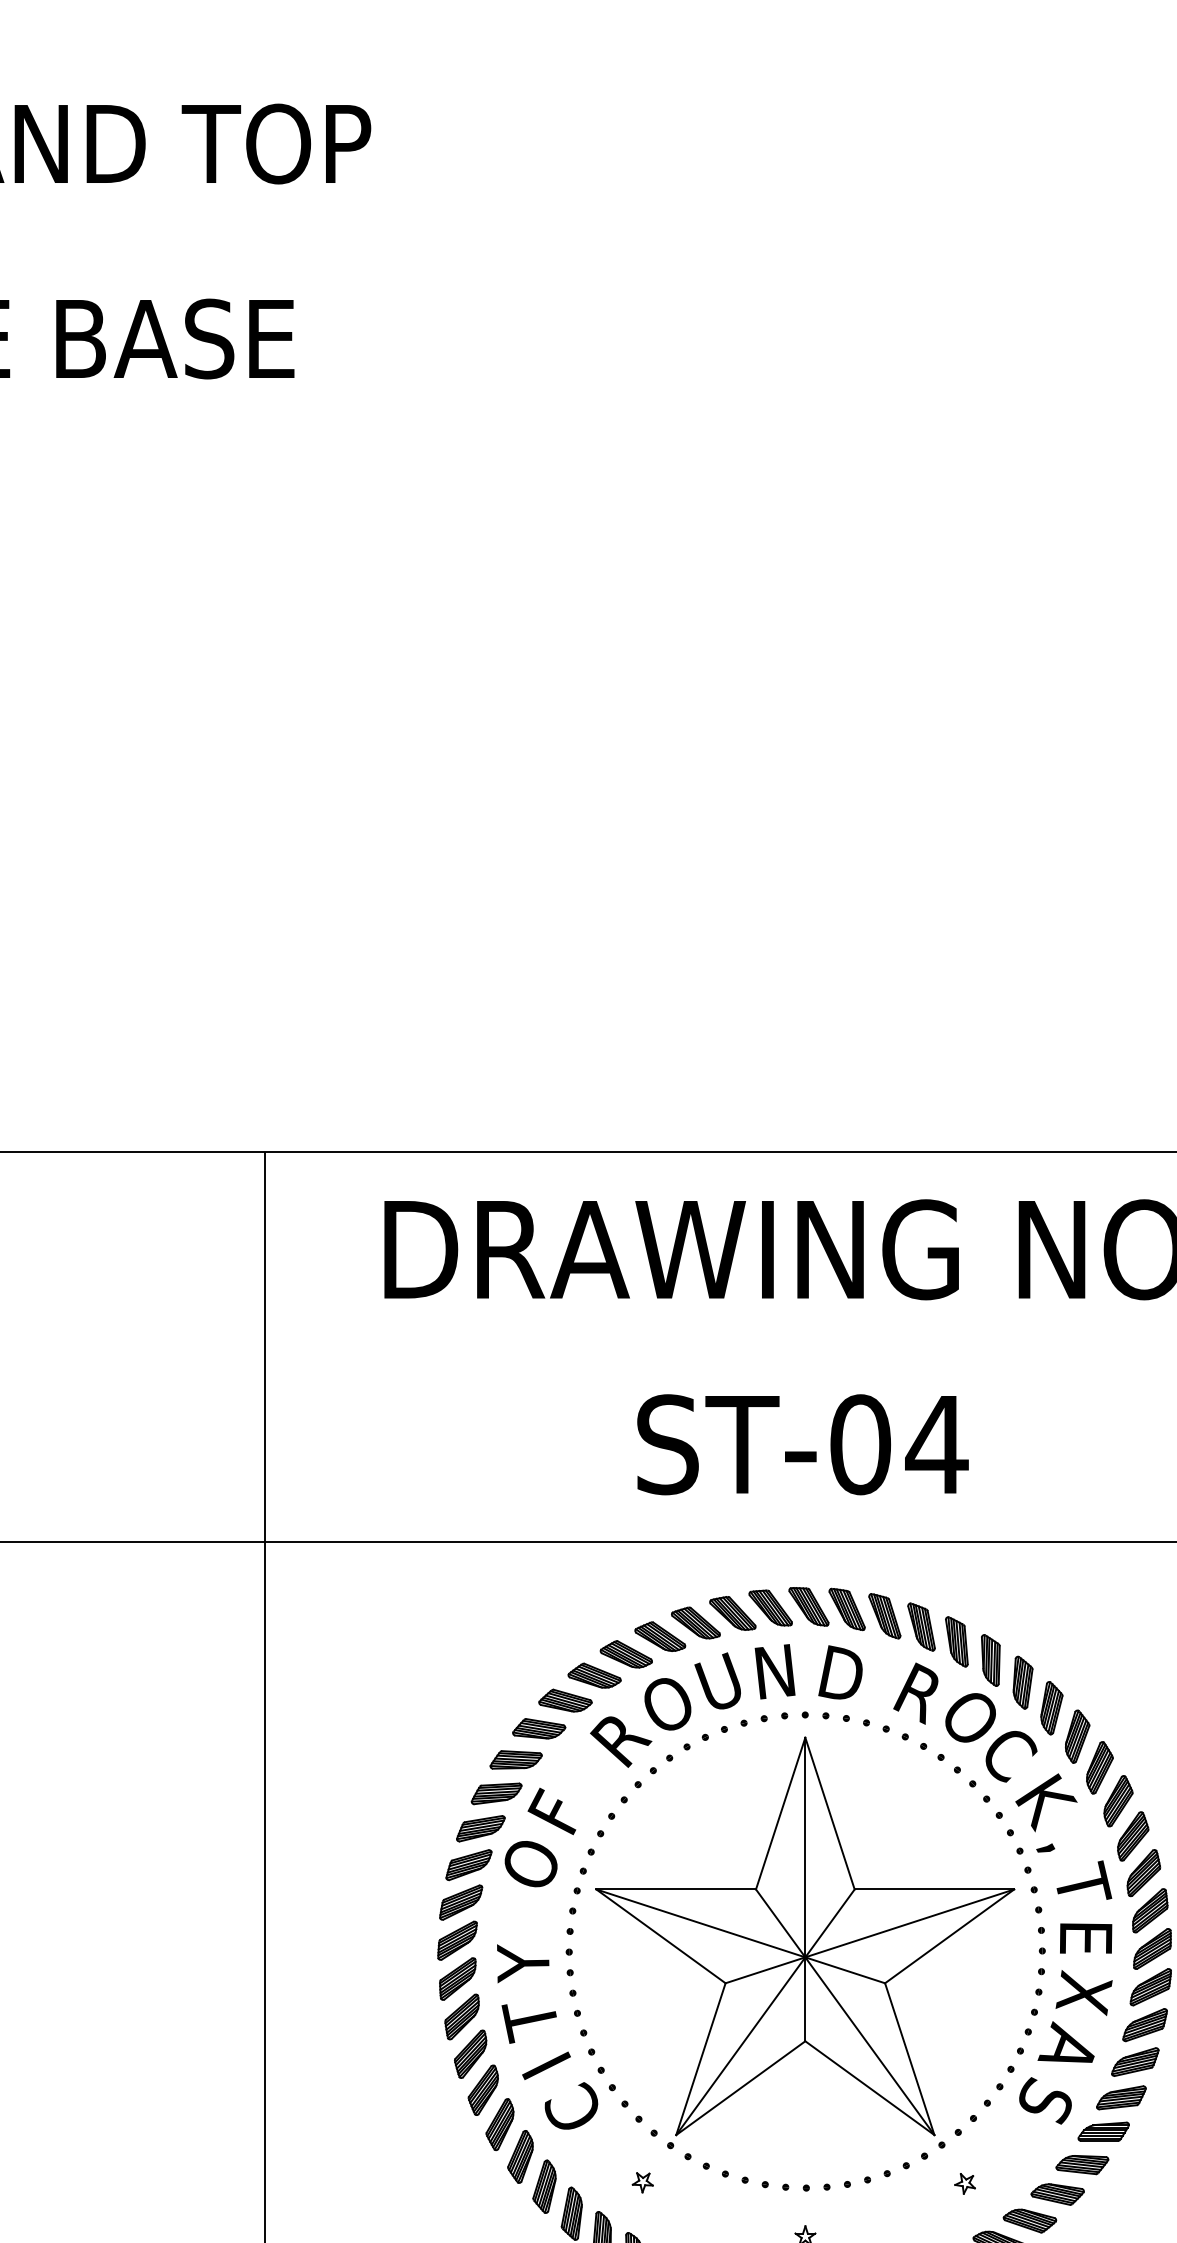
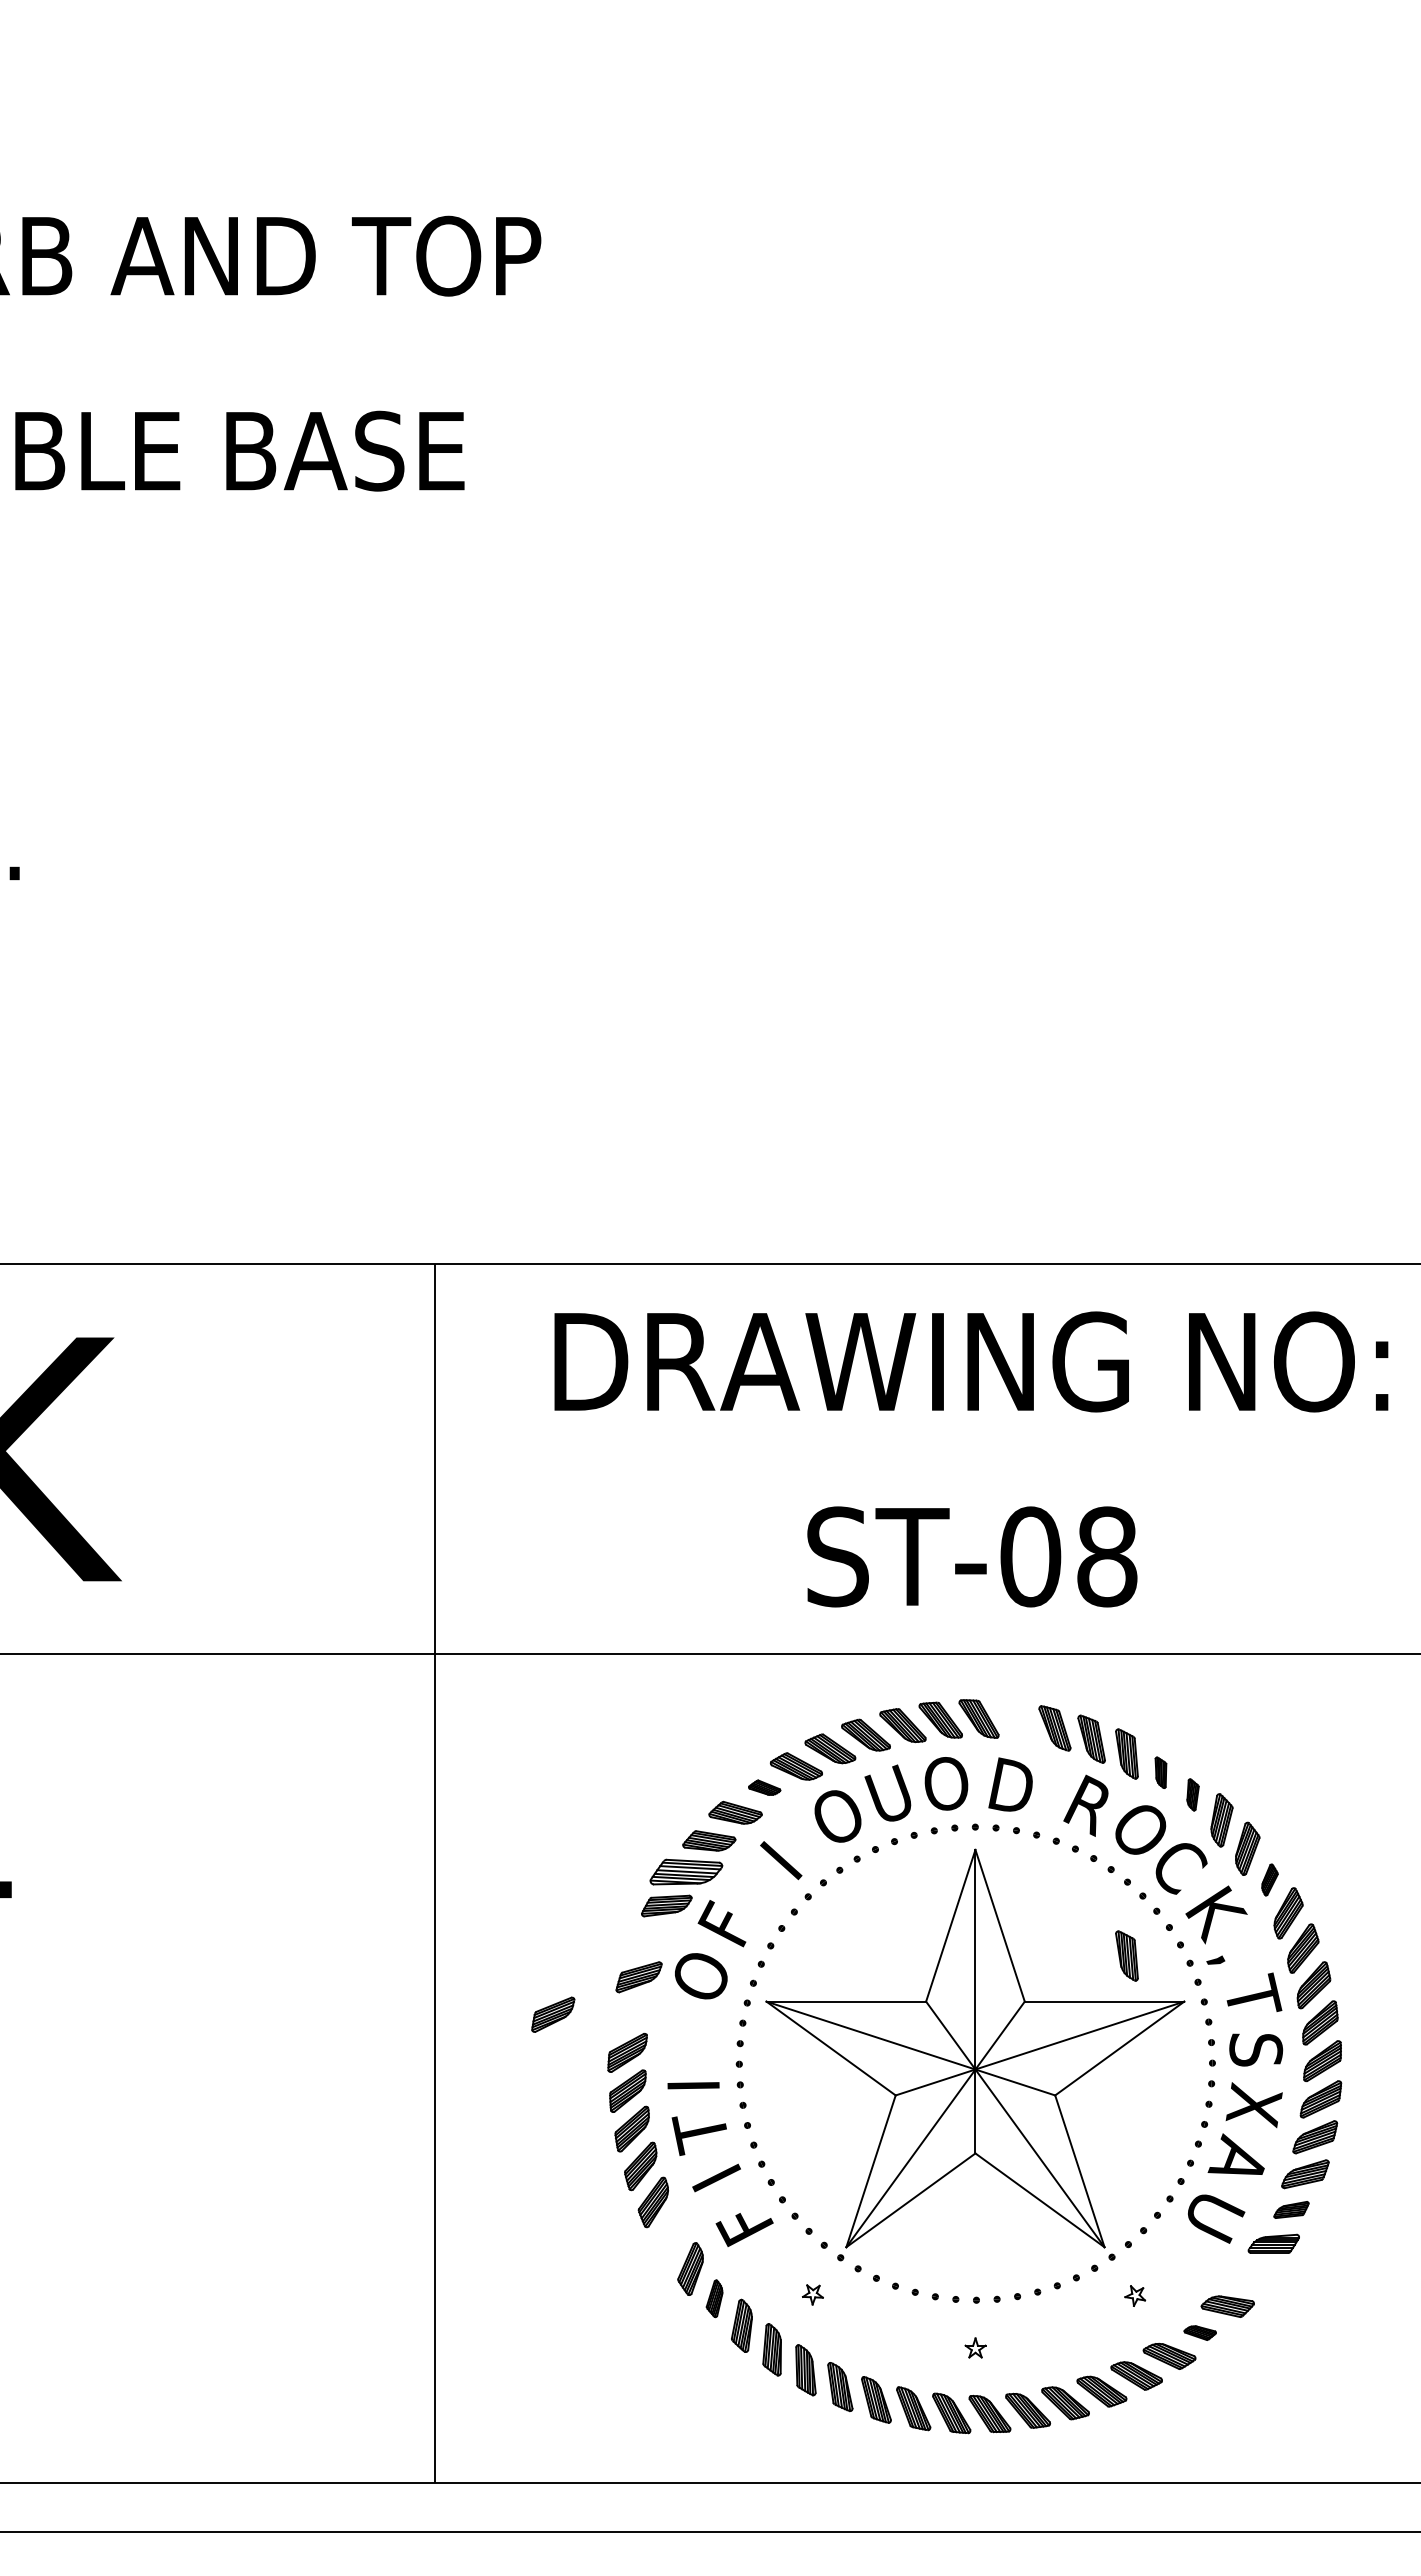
text: (936, 1444) -> (1106, 1556), ST-04 -> ST-08
part: (846, 1609) -> (1016, 1721), removed
part: (990, 1660) -> (1160, 1772), size x0.6
text: (776, 1671) -> (946, 1783), N -> O
part: (594, 1675) -> (764, 1787), size x0.6
part: (1022, 1682) -> (1192, 1794), size x0.6
text: (623, 1732) -> (793, 1844), R -> I
part: (515, 1759) -> (685, 1871), size x1.4
part: (1099, 1767) -> (1269, 1879), size x0.6
part: (480, 1828) -> (650, 1940), removed
part: (956, 1843) -> (1126, 1955), added
part: (461, 1902) -> (553, 2014), moved
text: (1086, 1937) -> (1256, 2049), E -> S
text: (523, 1963) -> (693, 2075), Y -> I
part: (1121, 2097) -> (1291, 2209), size x0.7
text: (1046, 2104) -> (1216, 2216), S -> U
text: (574, 2108) -> (744, 2220), C -> F
part: (499, 2124) -> (669, 2236), removed
part: (1082, 2165) -> (1252, 2277), removed
part: (544, 2186) -> (714, 2298), size x0.7
part: (1030, 2220) -> (1200, 2332), size x0.6

